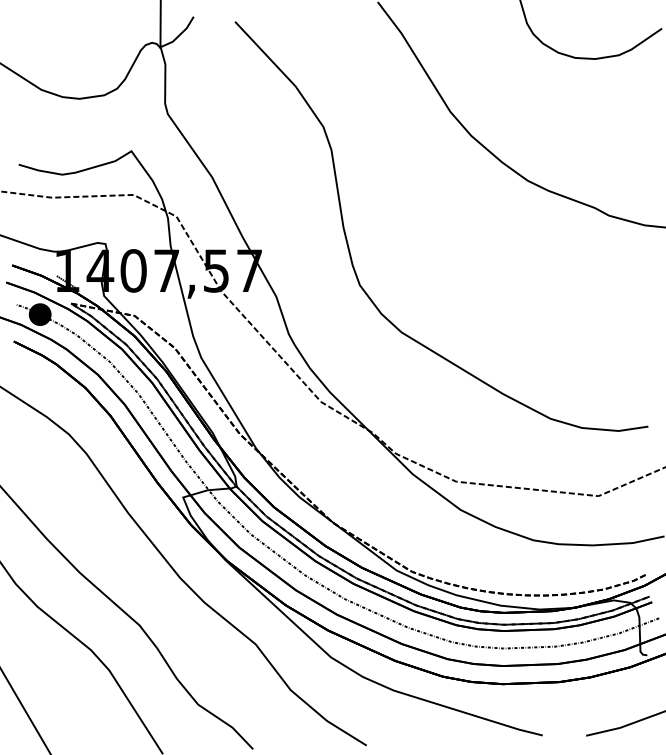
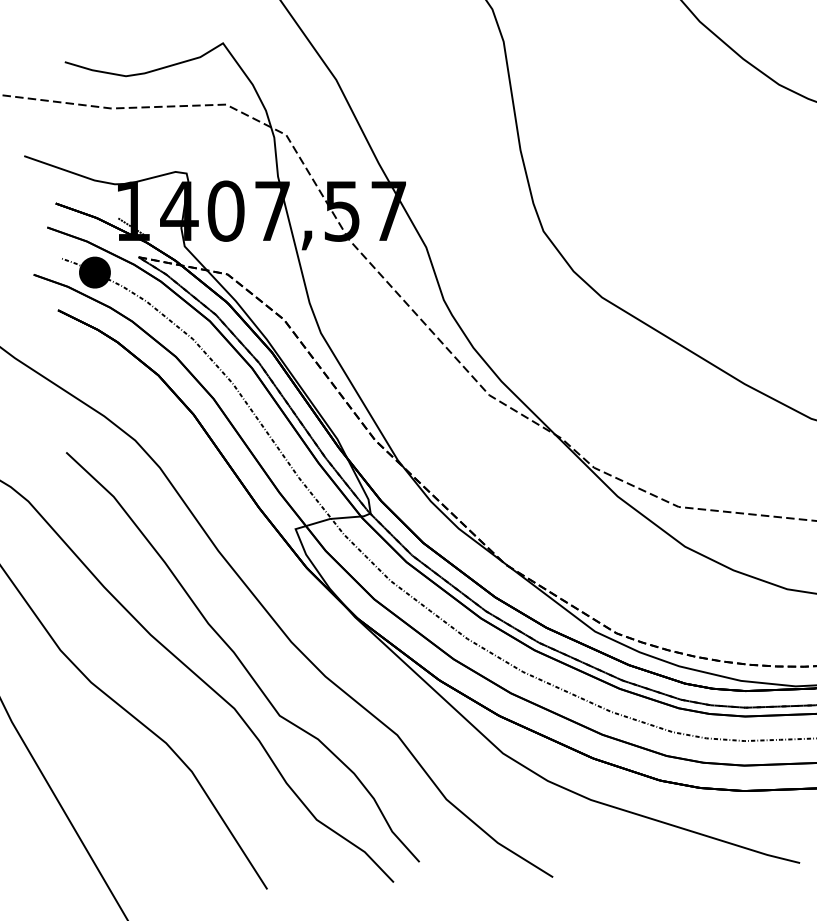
part: (145, 588) -> (242, 656), added

